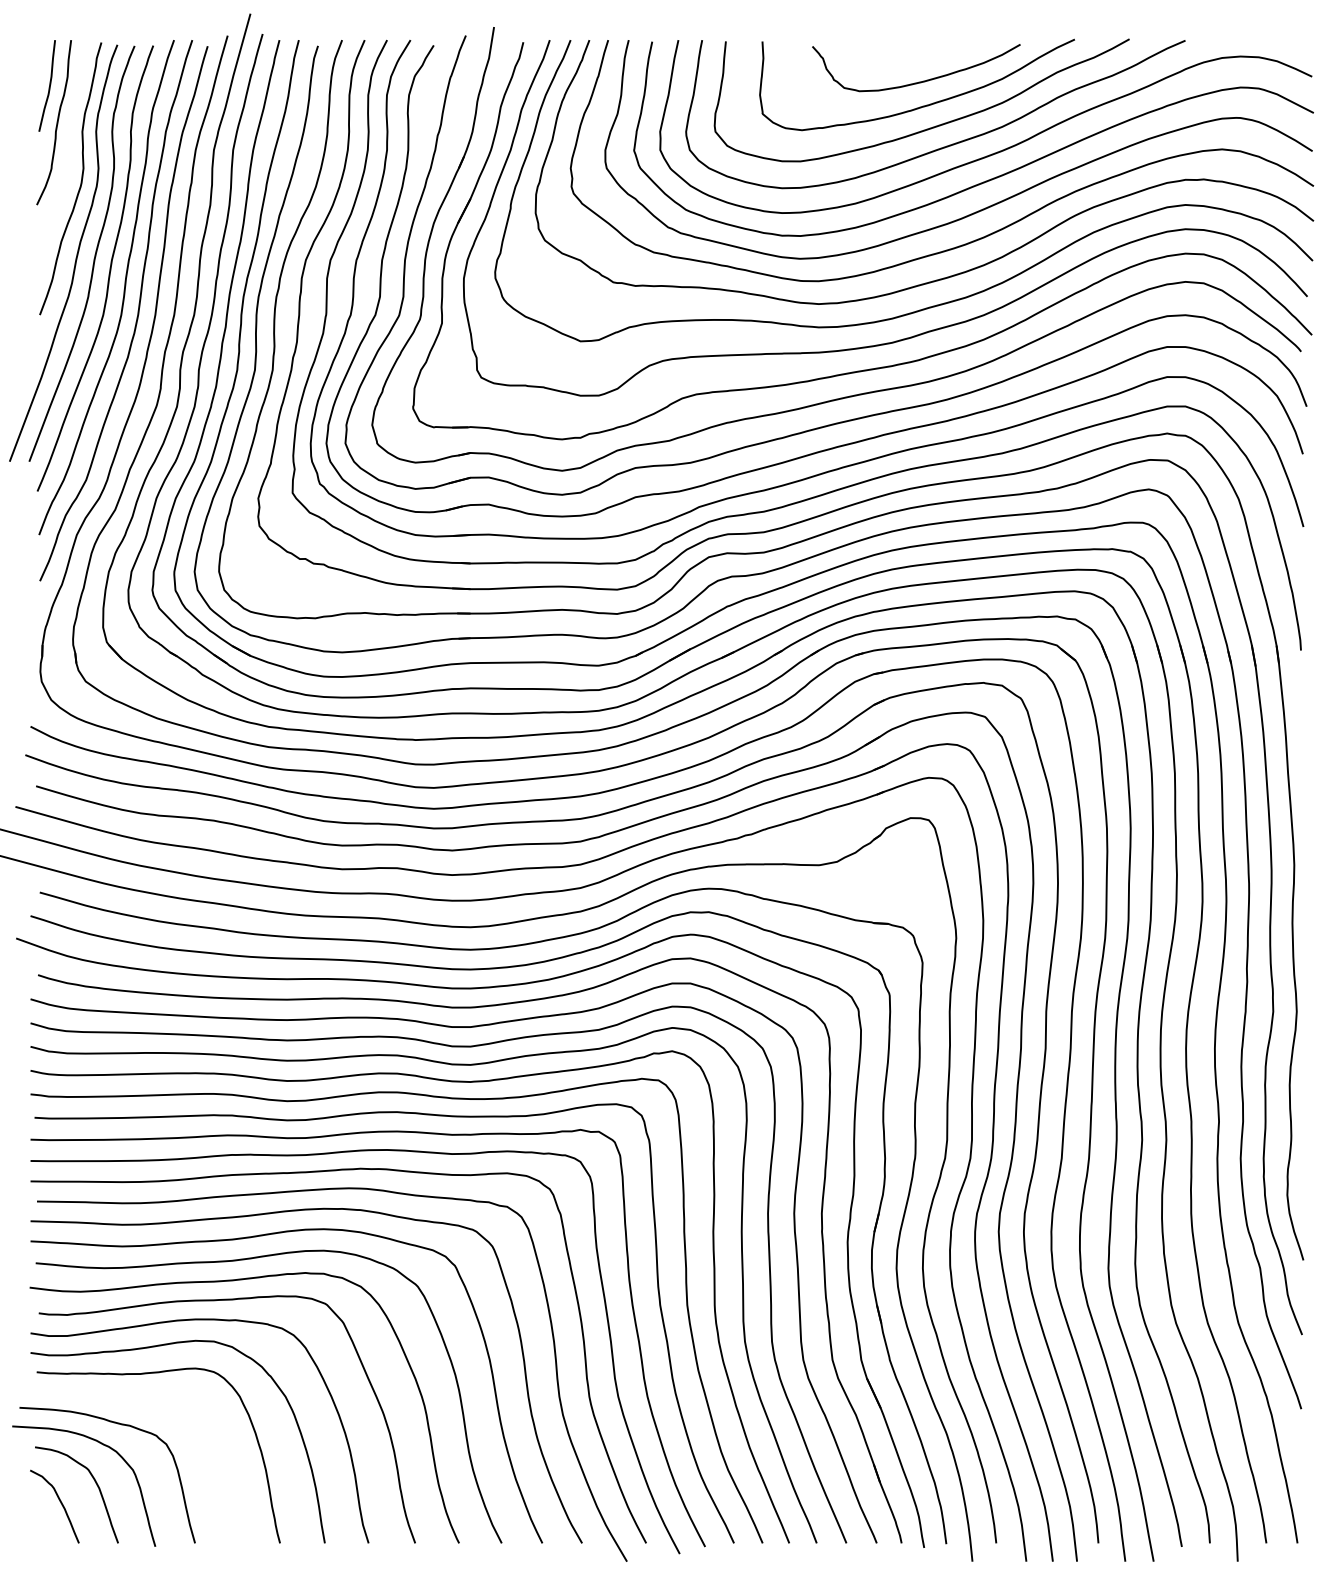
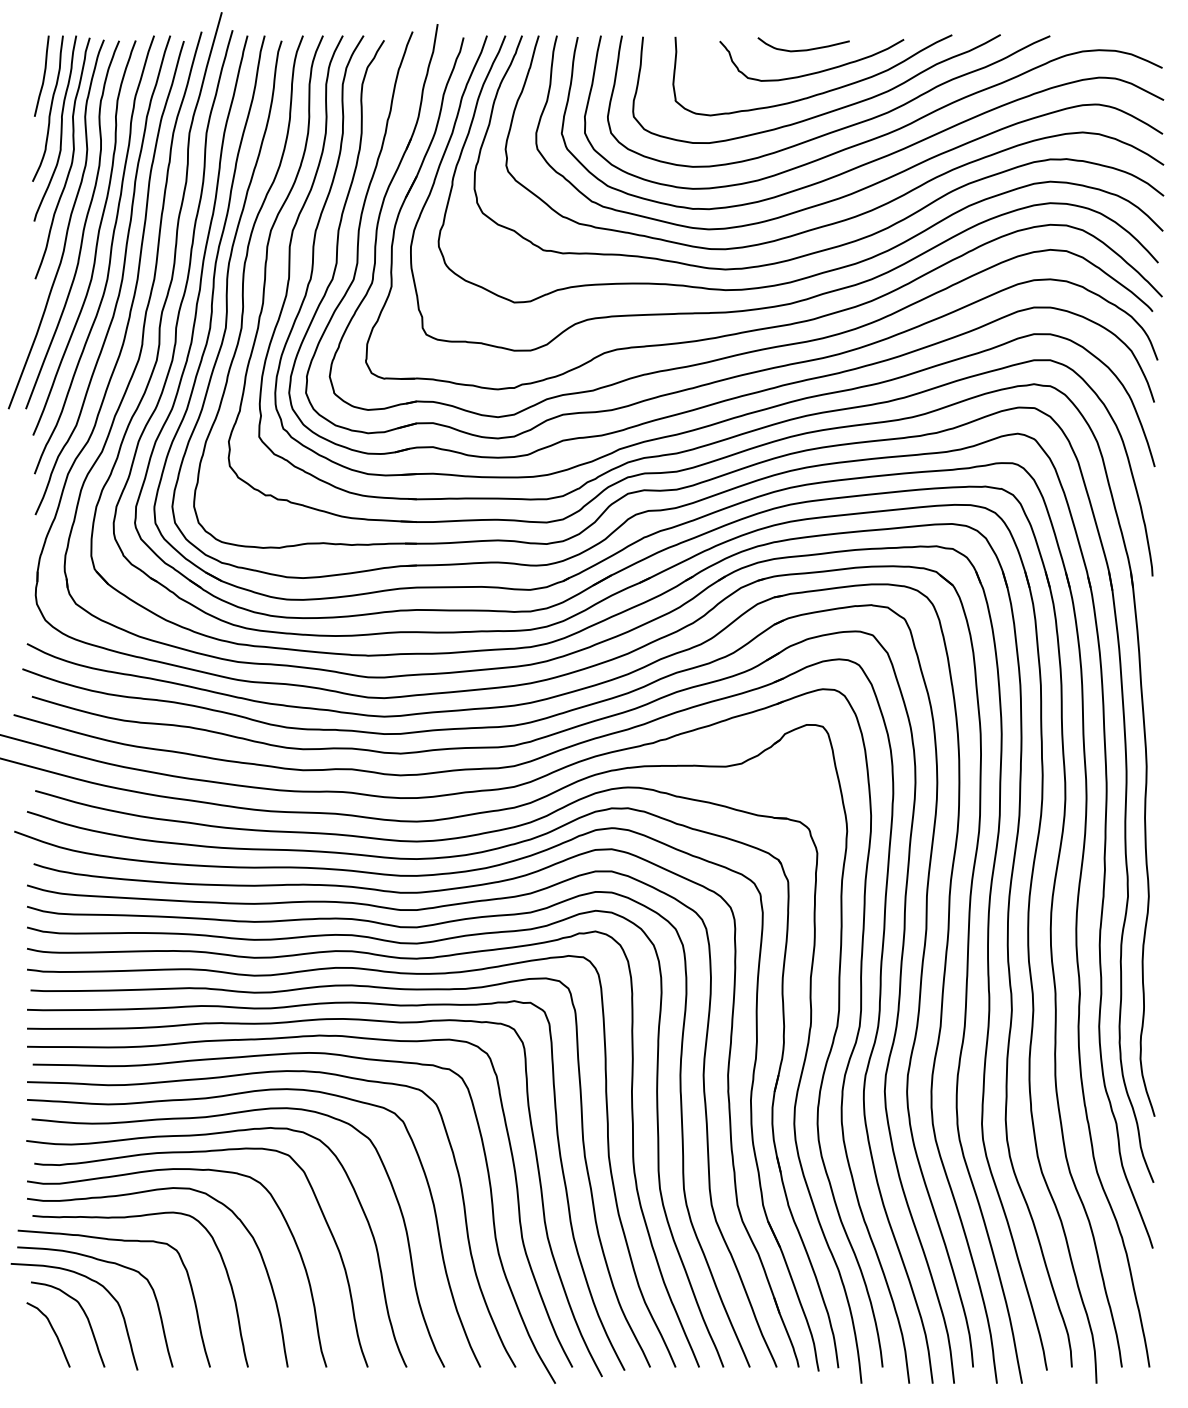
curve: (906, 55) -> (803, 49), added
curve: (68, 144) -> (60, 128), added
curve: (136, 1401) -> (120, 1241), added

